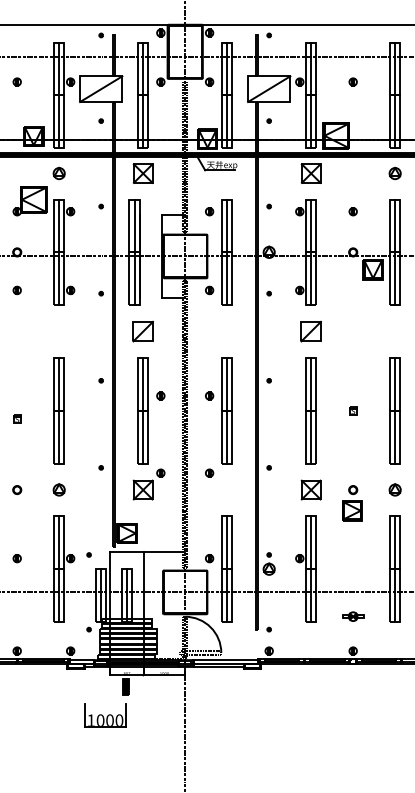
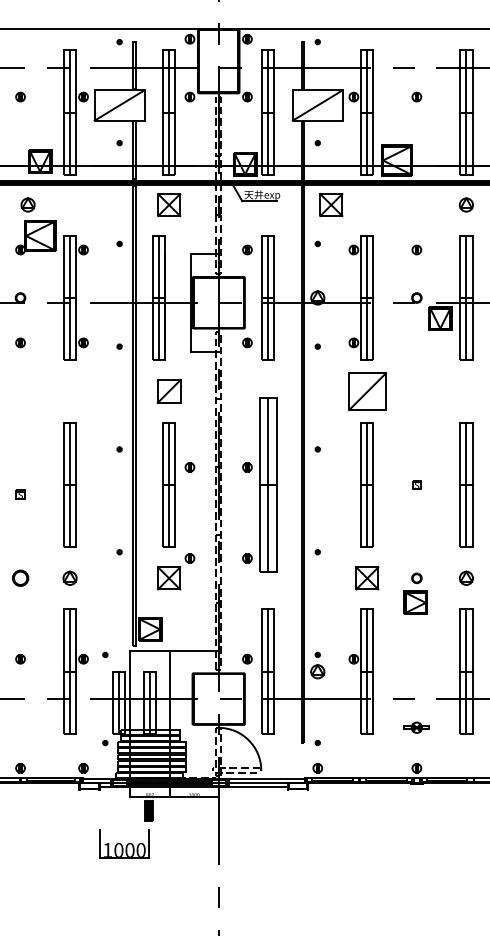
part: (58, 173) -> (27, 204), moved
part: (311, 173) -> (331, 205), moved
part: (310, 330) -> (366, 390), size x1.6
part: (226, 410) -> (267, 484), size x1.4
part: (17, 490) -> (20, 578), size x1.6

